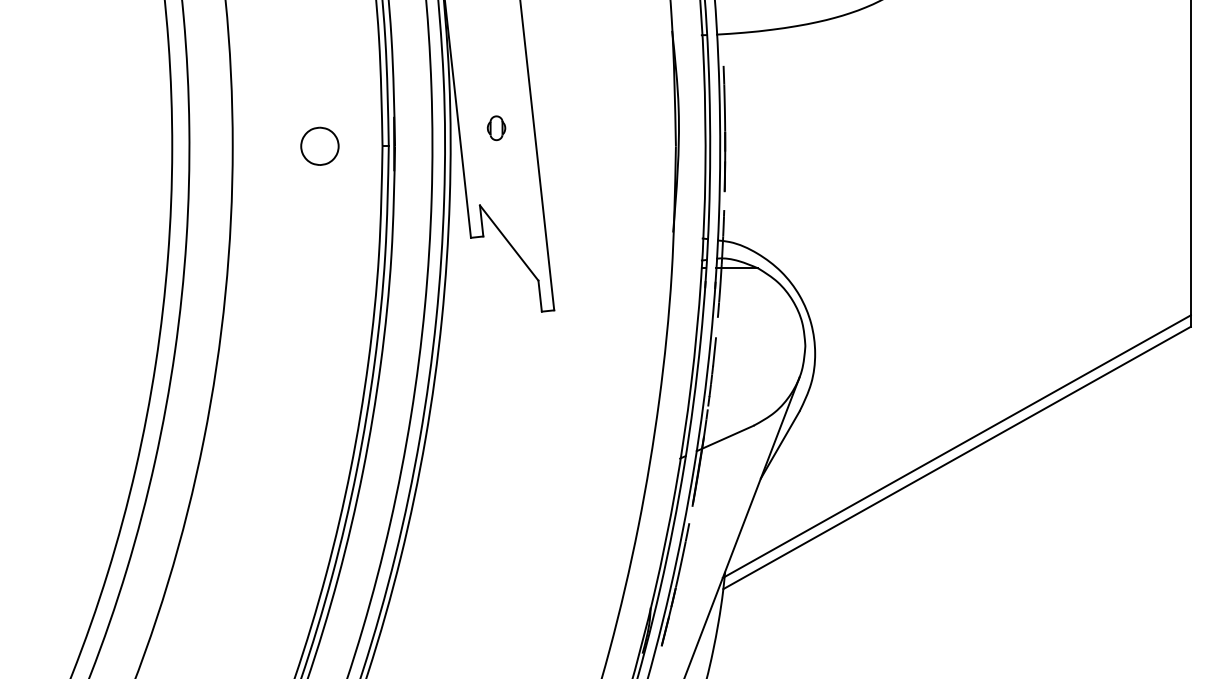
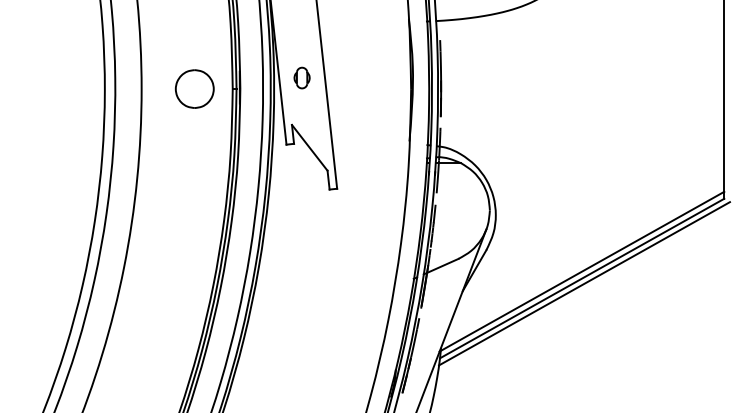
part: (495, 127) -> (301, 77), size x1.43
part: (319, 145) -> (194, 88), size x1.67
line: (960, 466) -> (584, 283), added

